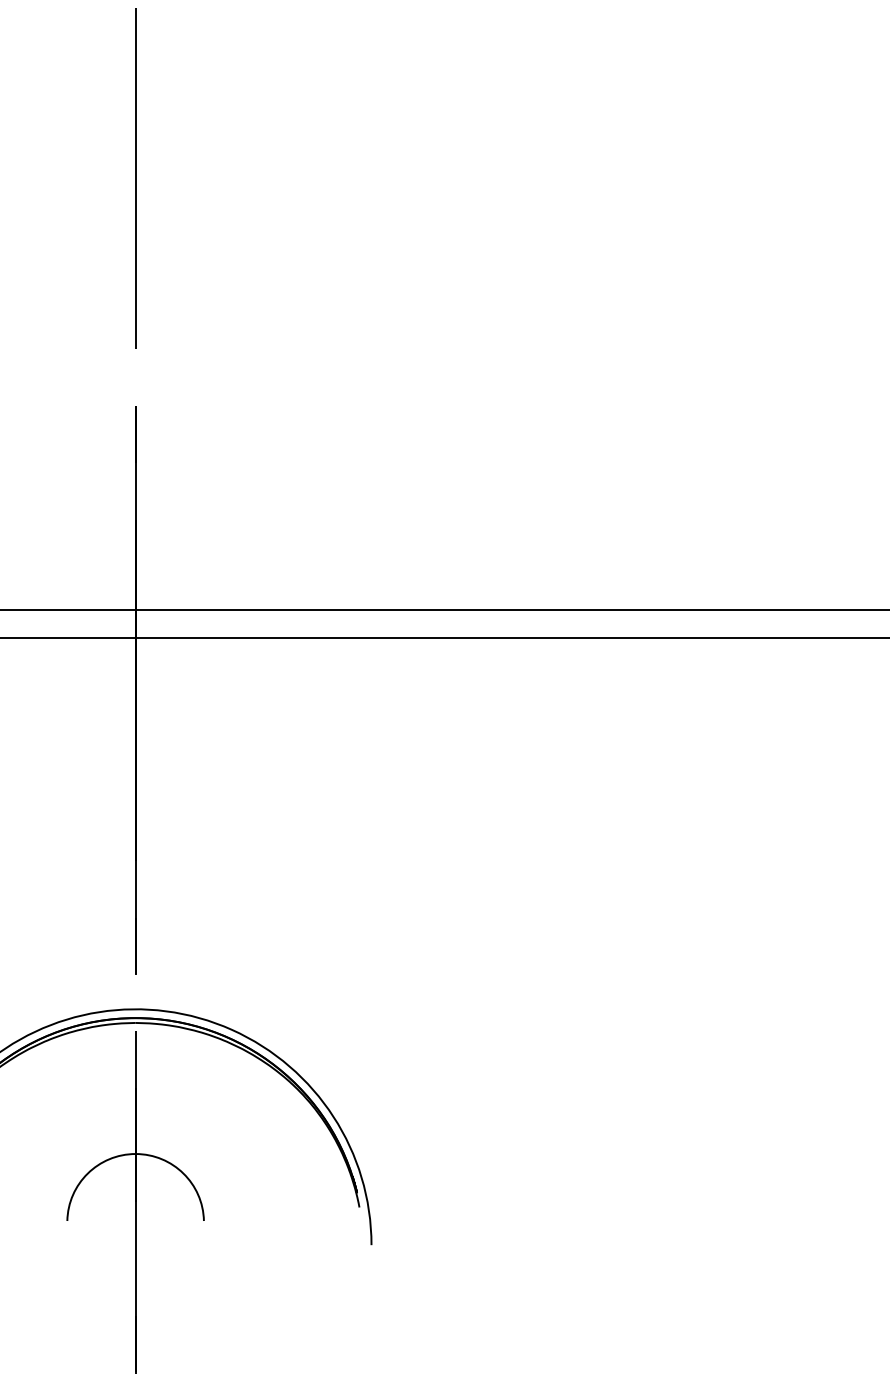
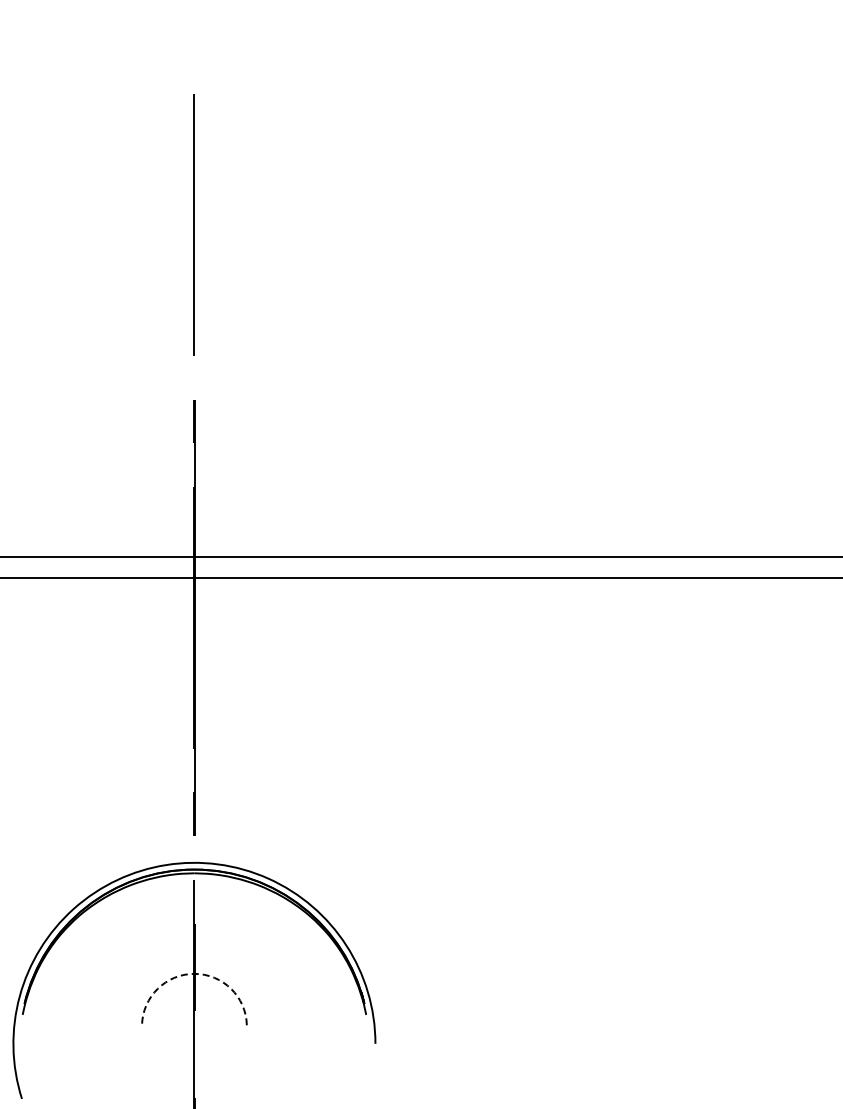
arc: (135, 1153) -> (194, 973), solid -> dashed

